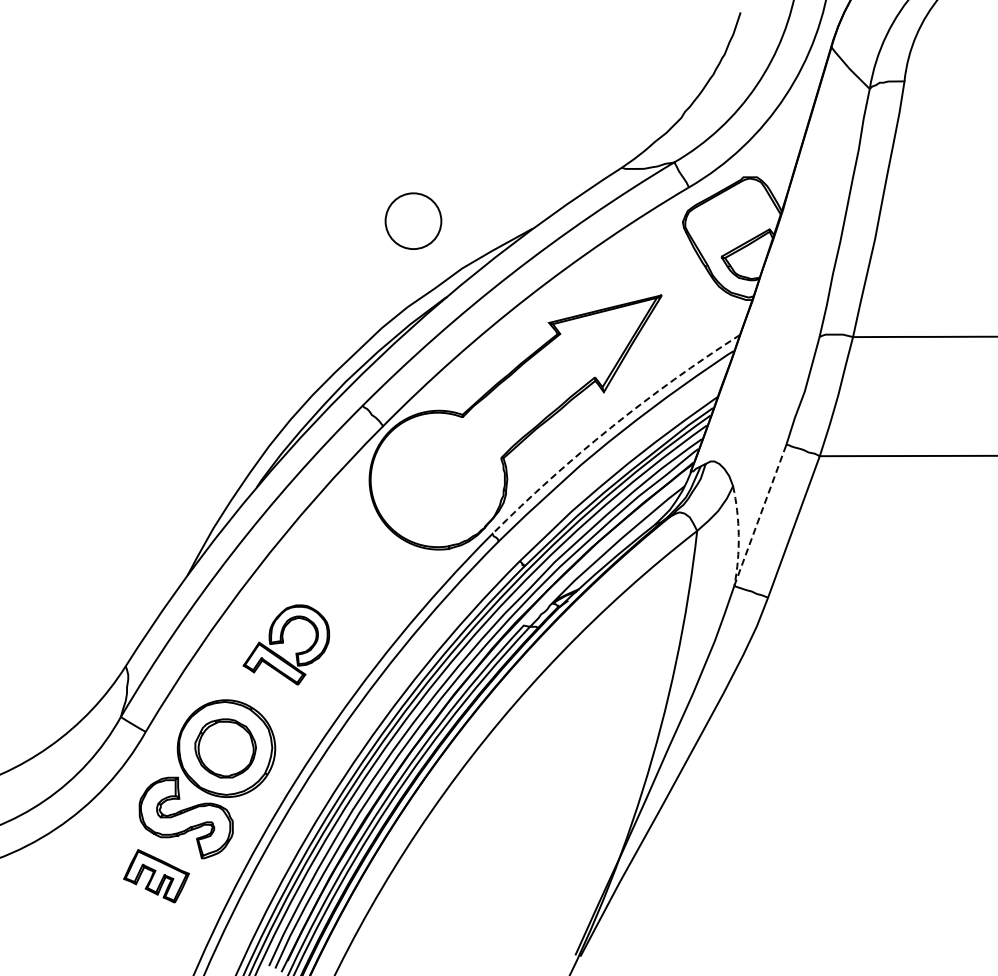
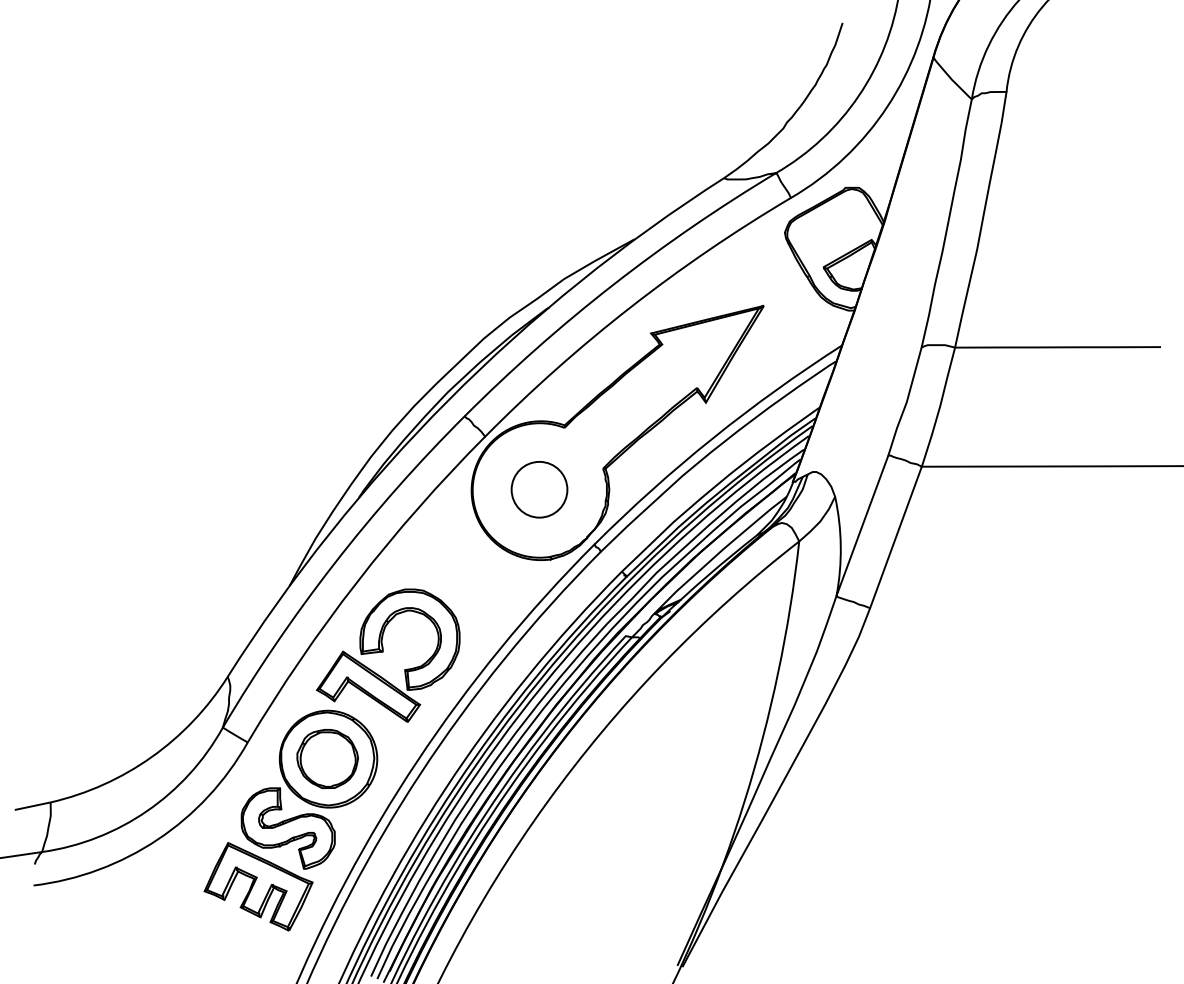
circle: (413, 220) -> (539, 489), moved
arc: (611, 427) -> (713, 438), dashed -> solid
line: (741, 567) -> (843, 578), dashed -> solid
part: (286, 644) -> (388, 655), size x1.67
part: (156, 875) -> (258, 886), size x1.67

